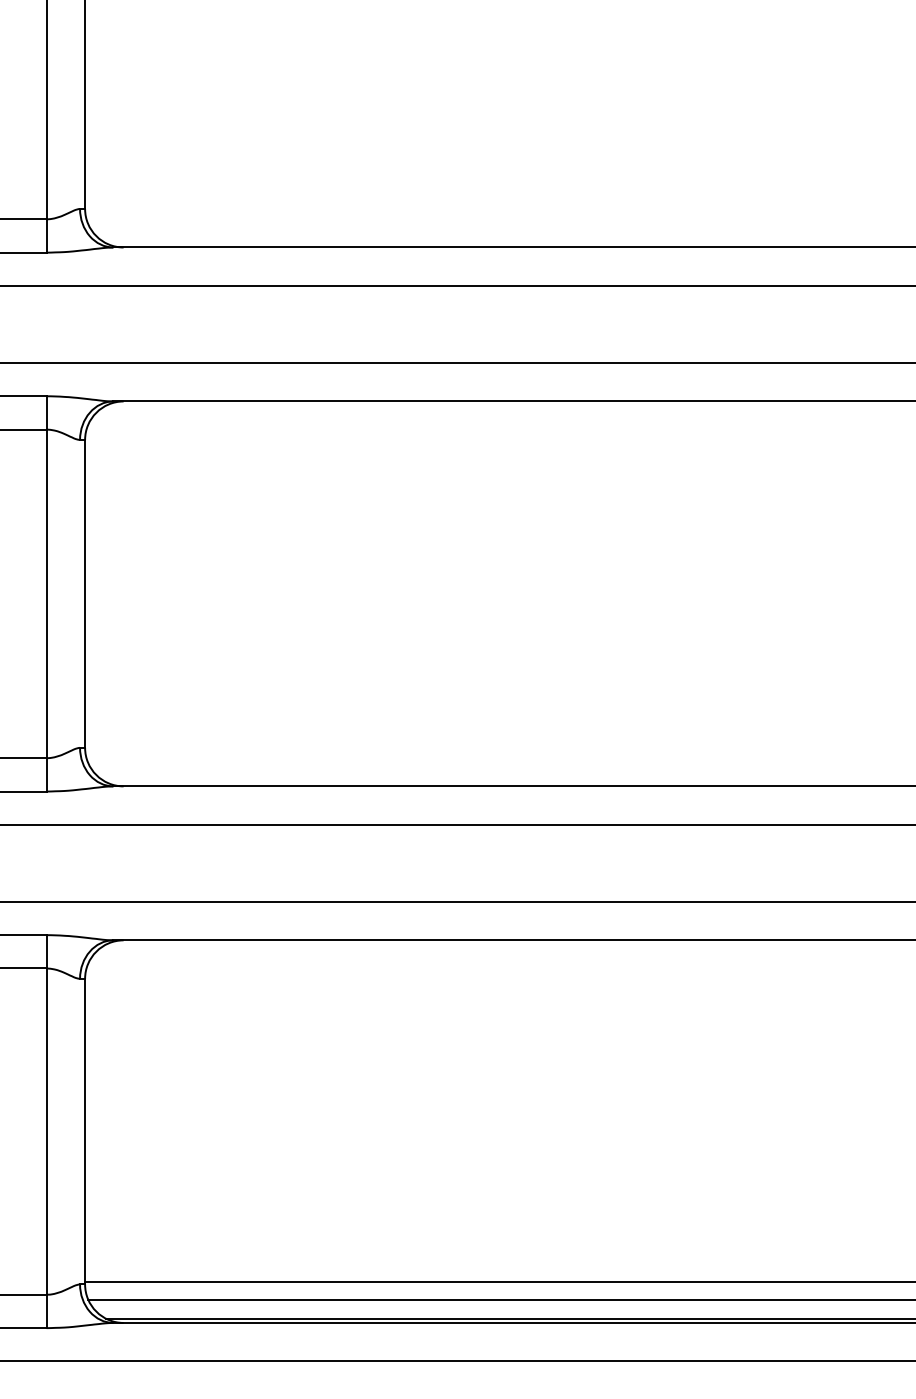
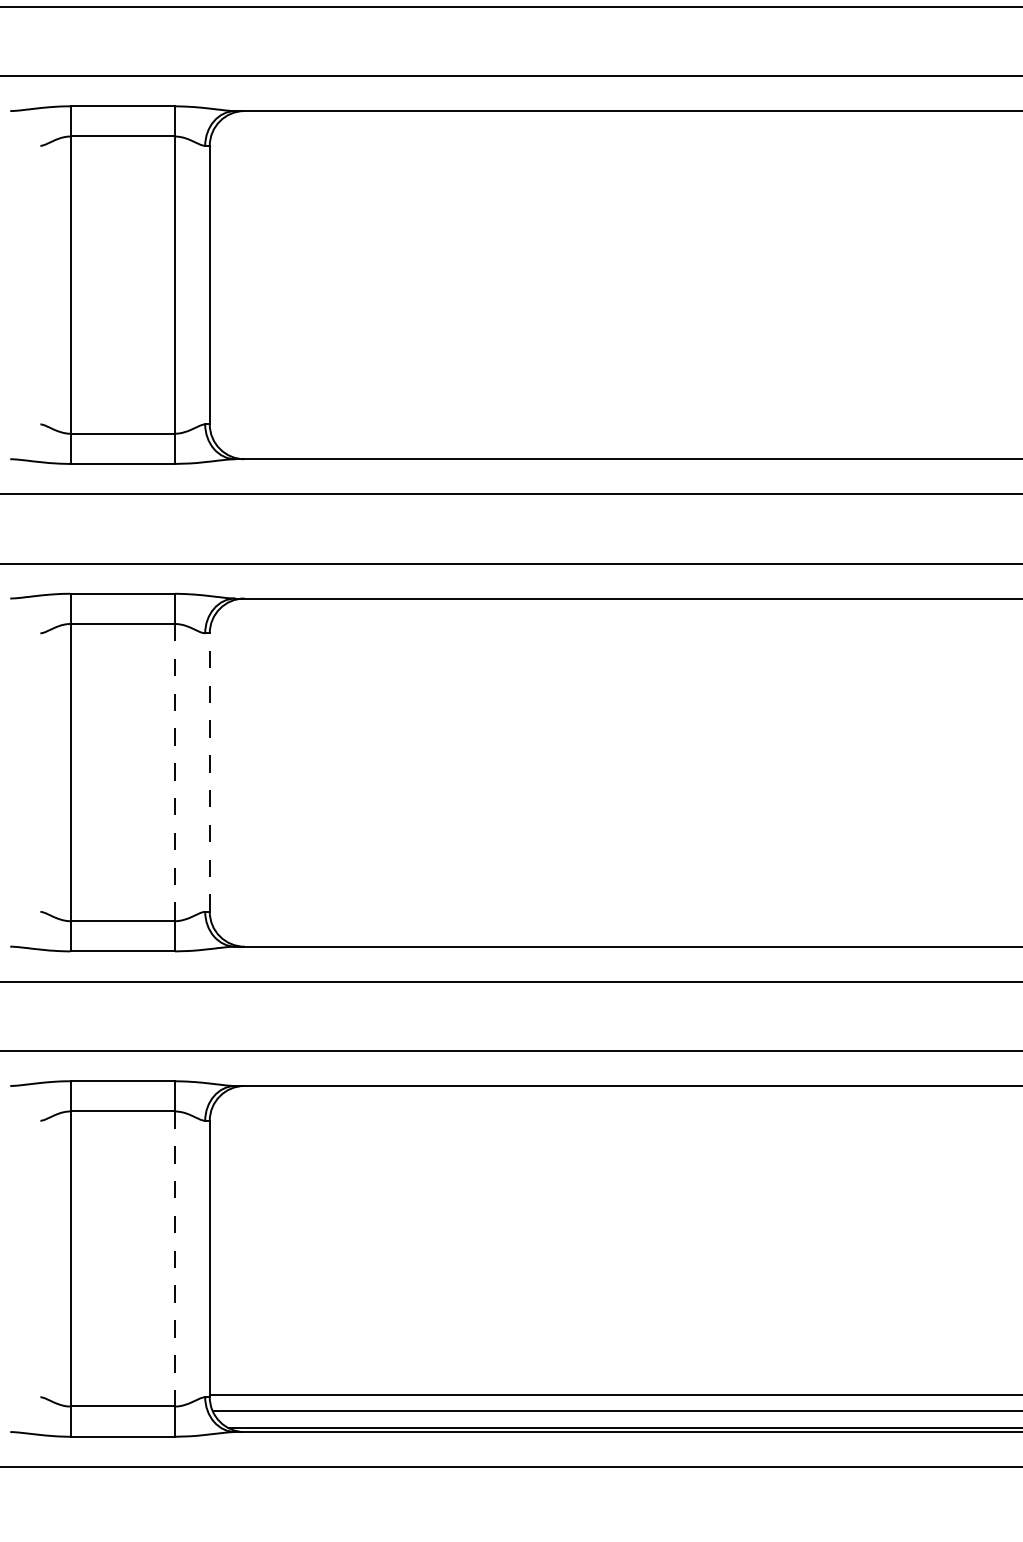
line: (46, 593) -> (174, 772), solid -> dashed
line: (84, 593) -> (209, 772), solid -> dashed
line: (46, 1131) -> (174, 1258), solid -> dashed

